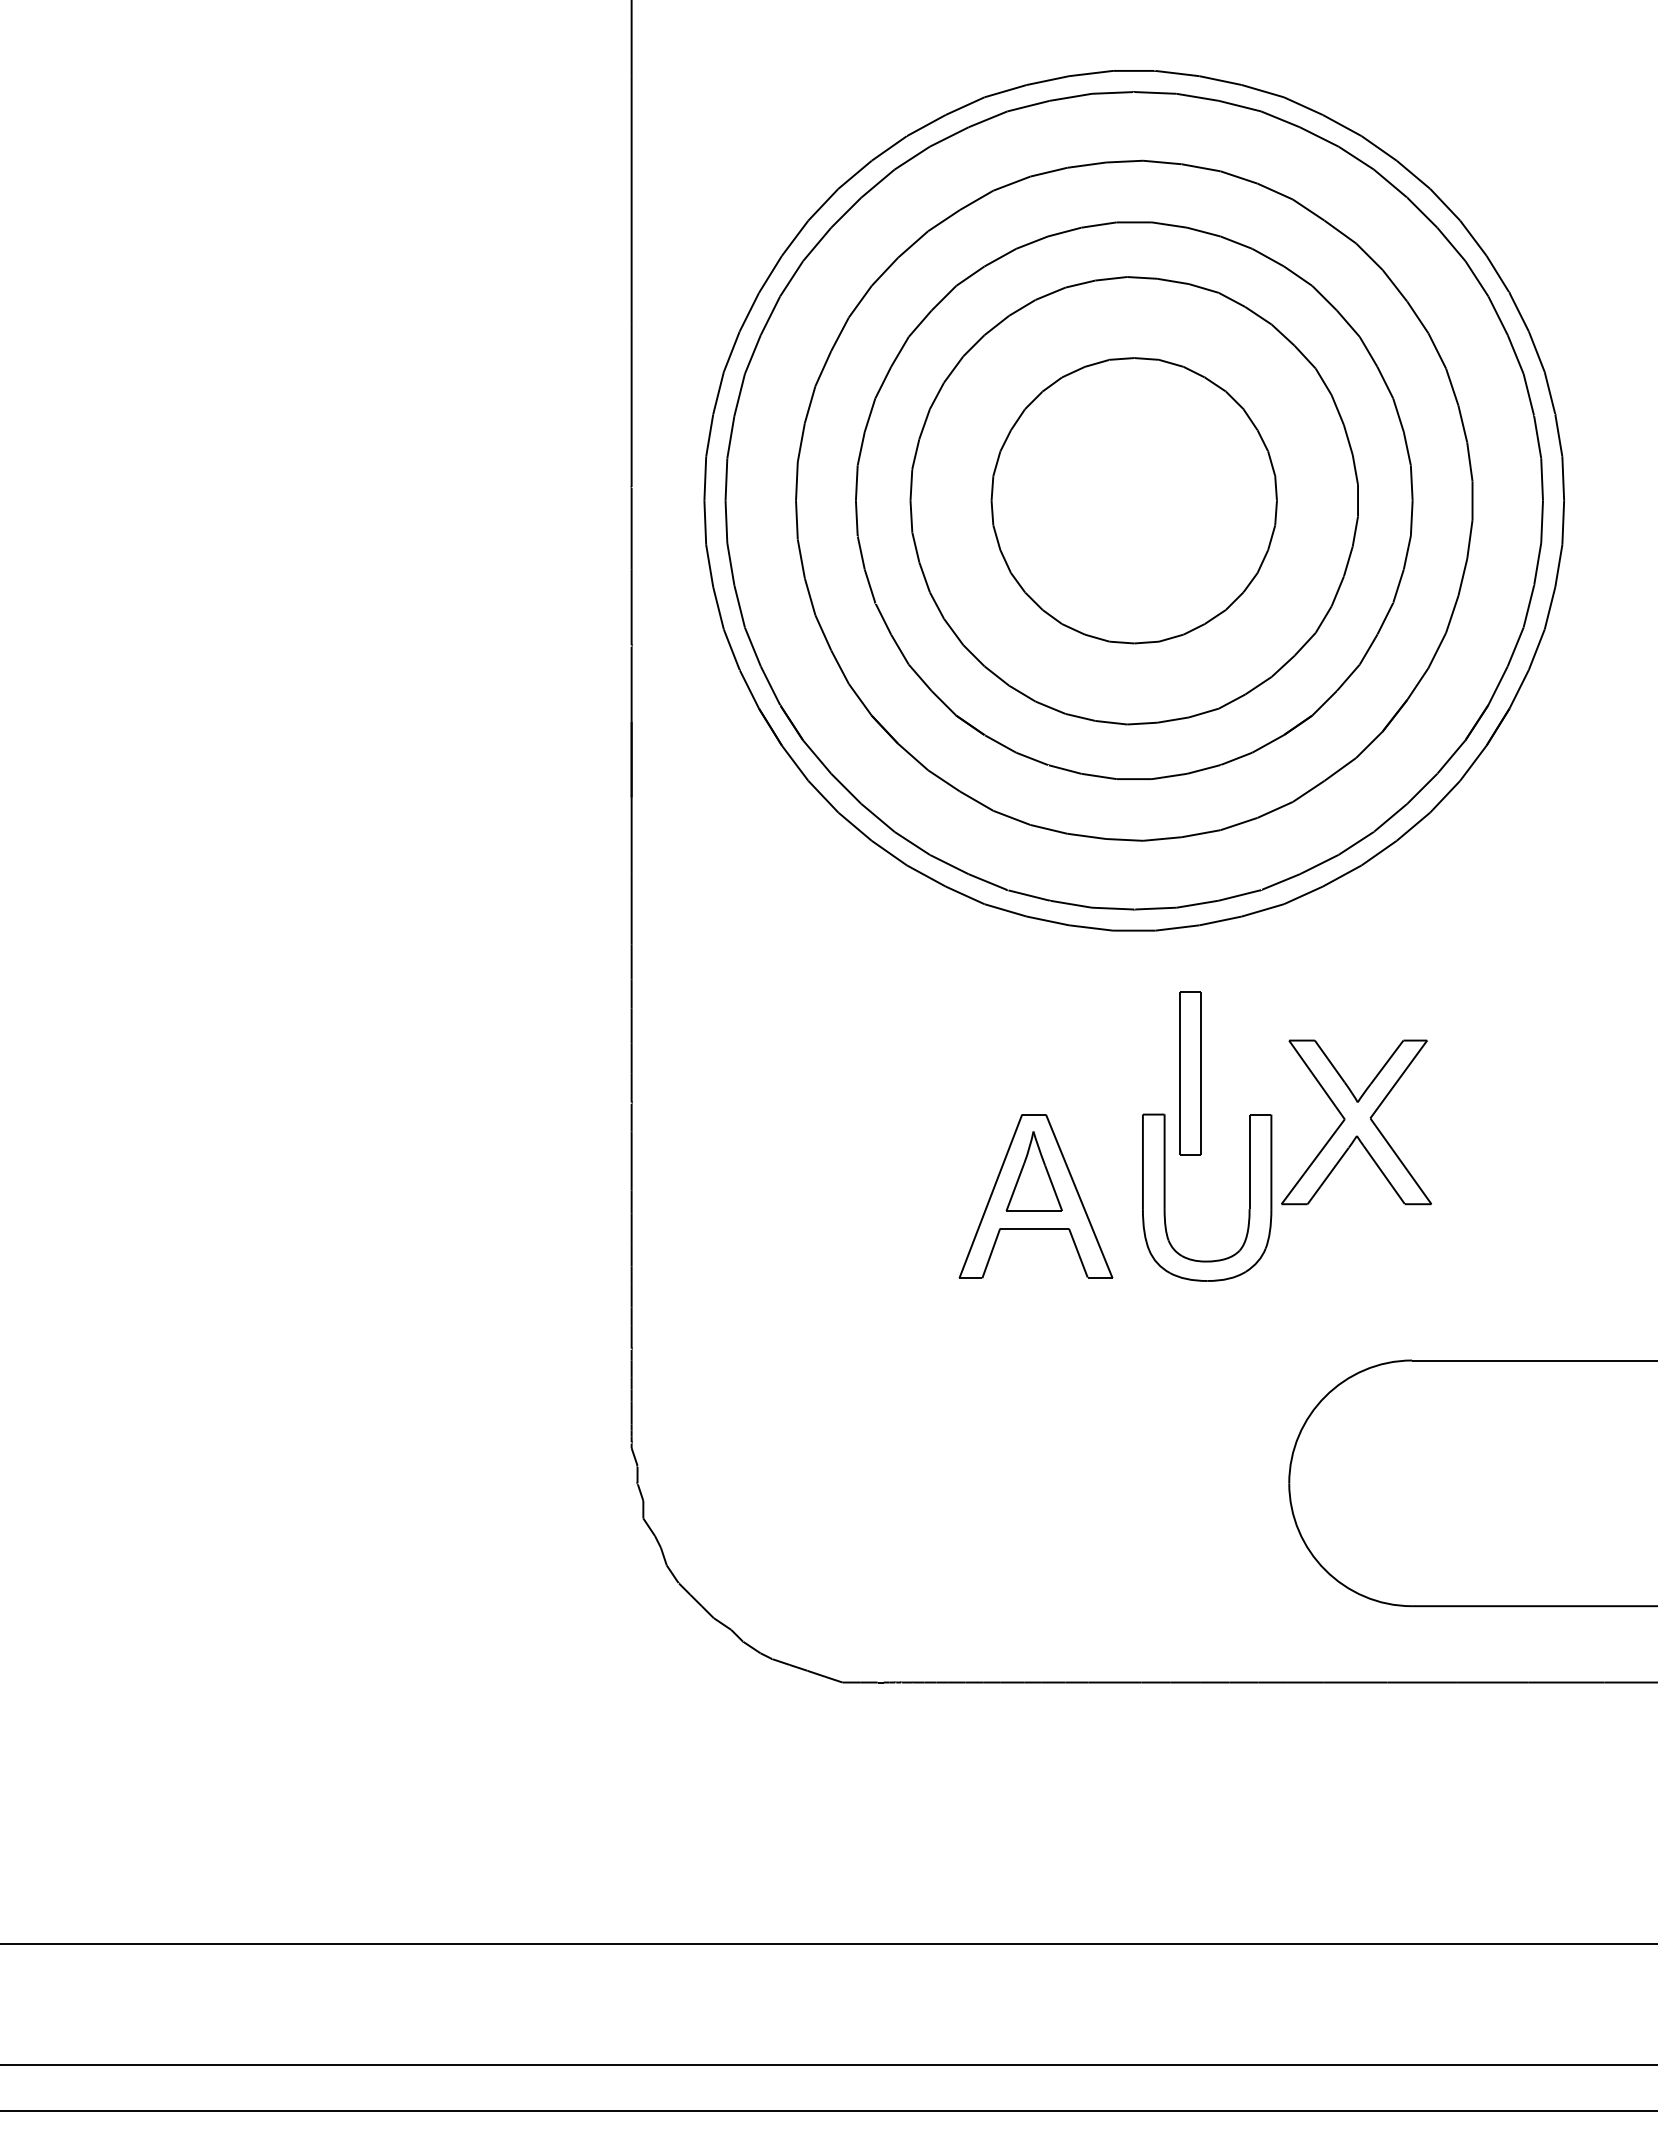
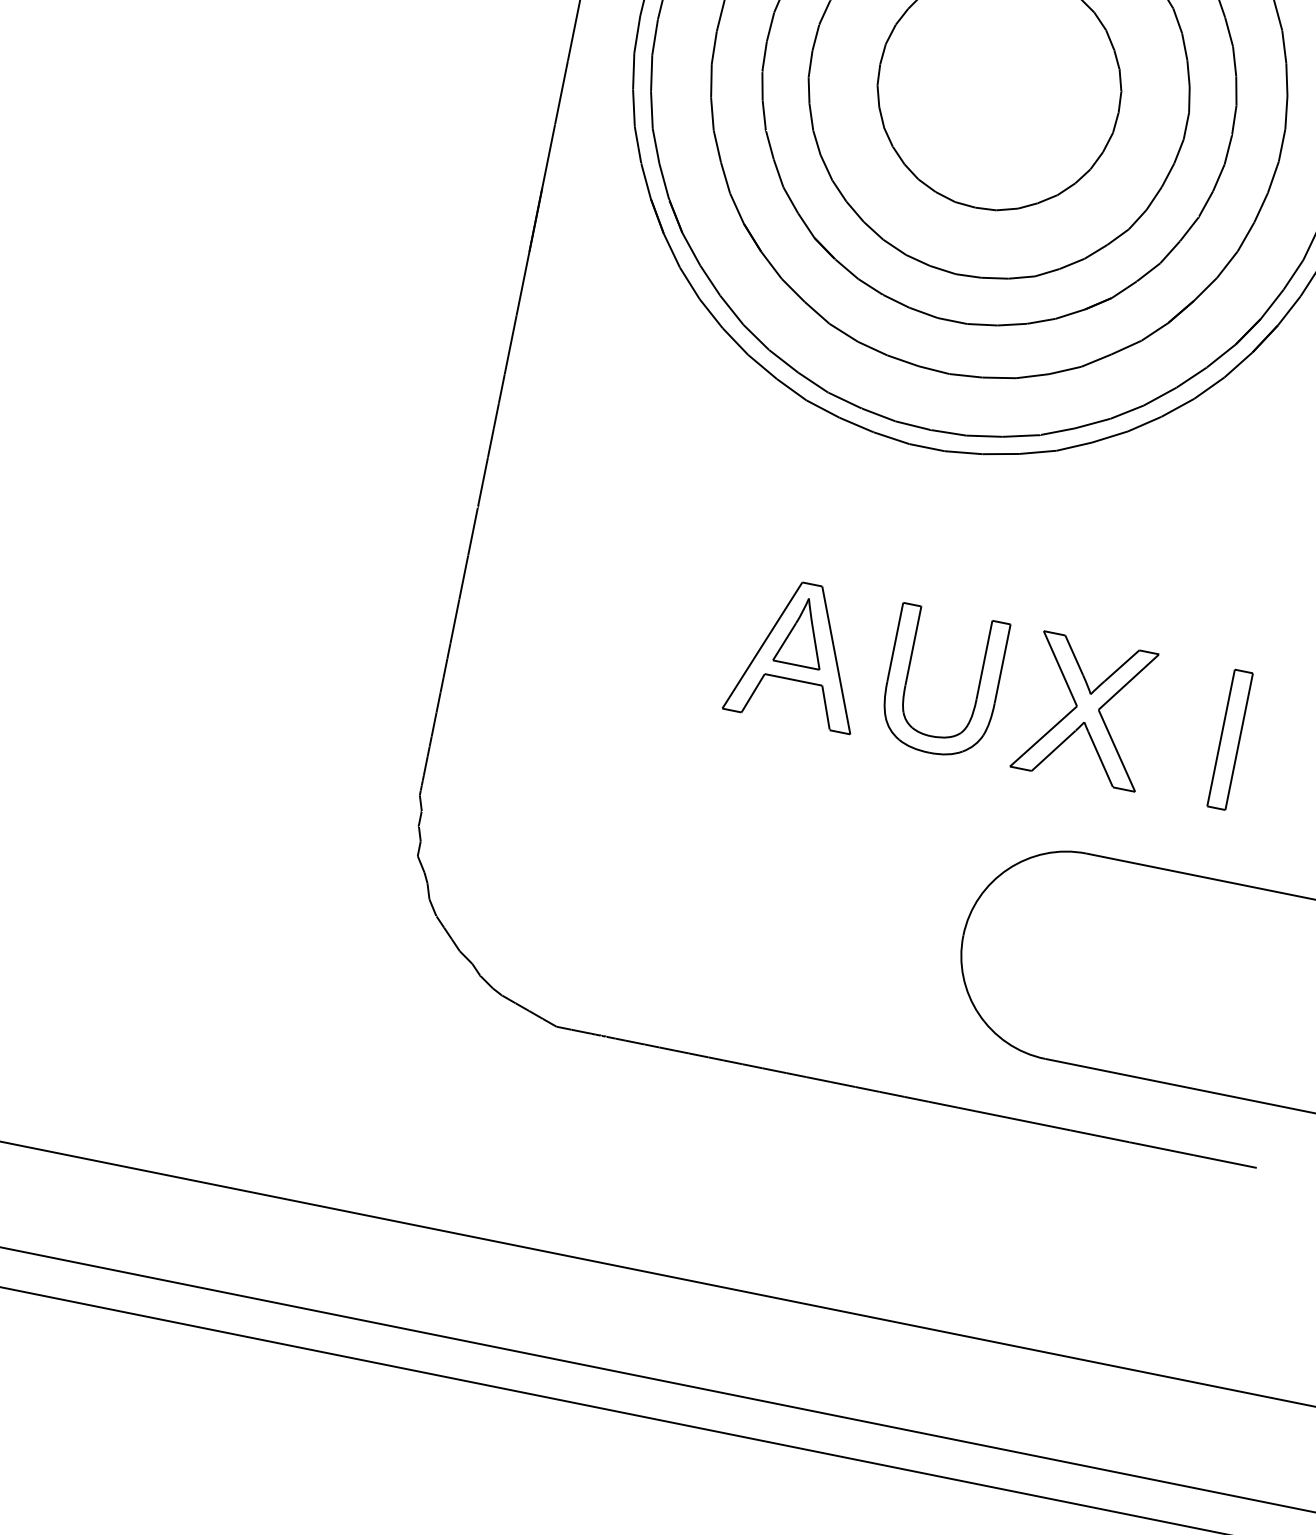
part: (1190, 1073) -> (1230, 739), moved
part: (1356, 1122) -> (1086, 710), moved

